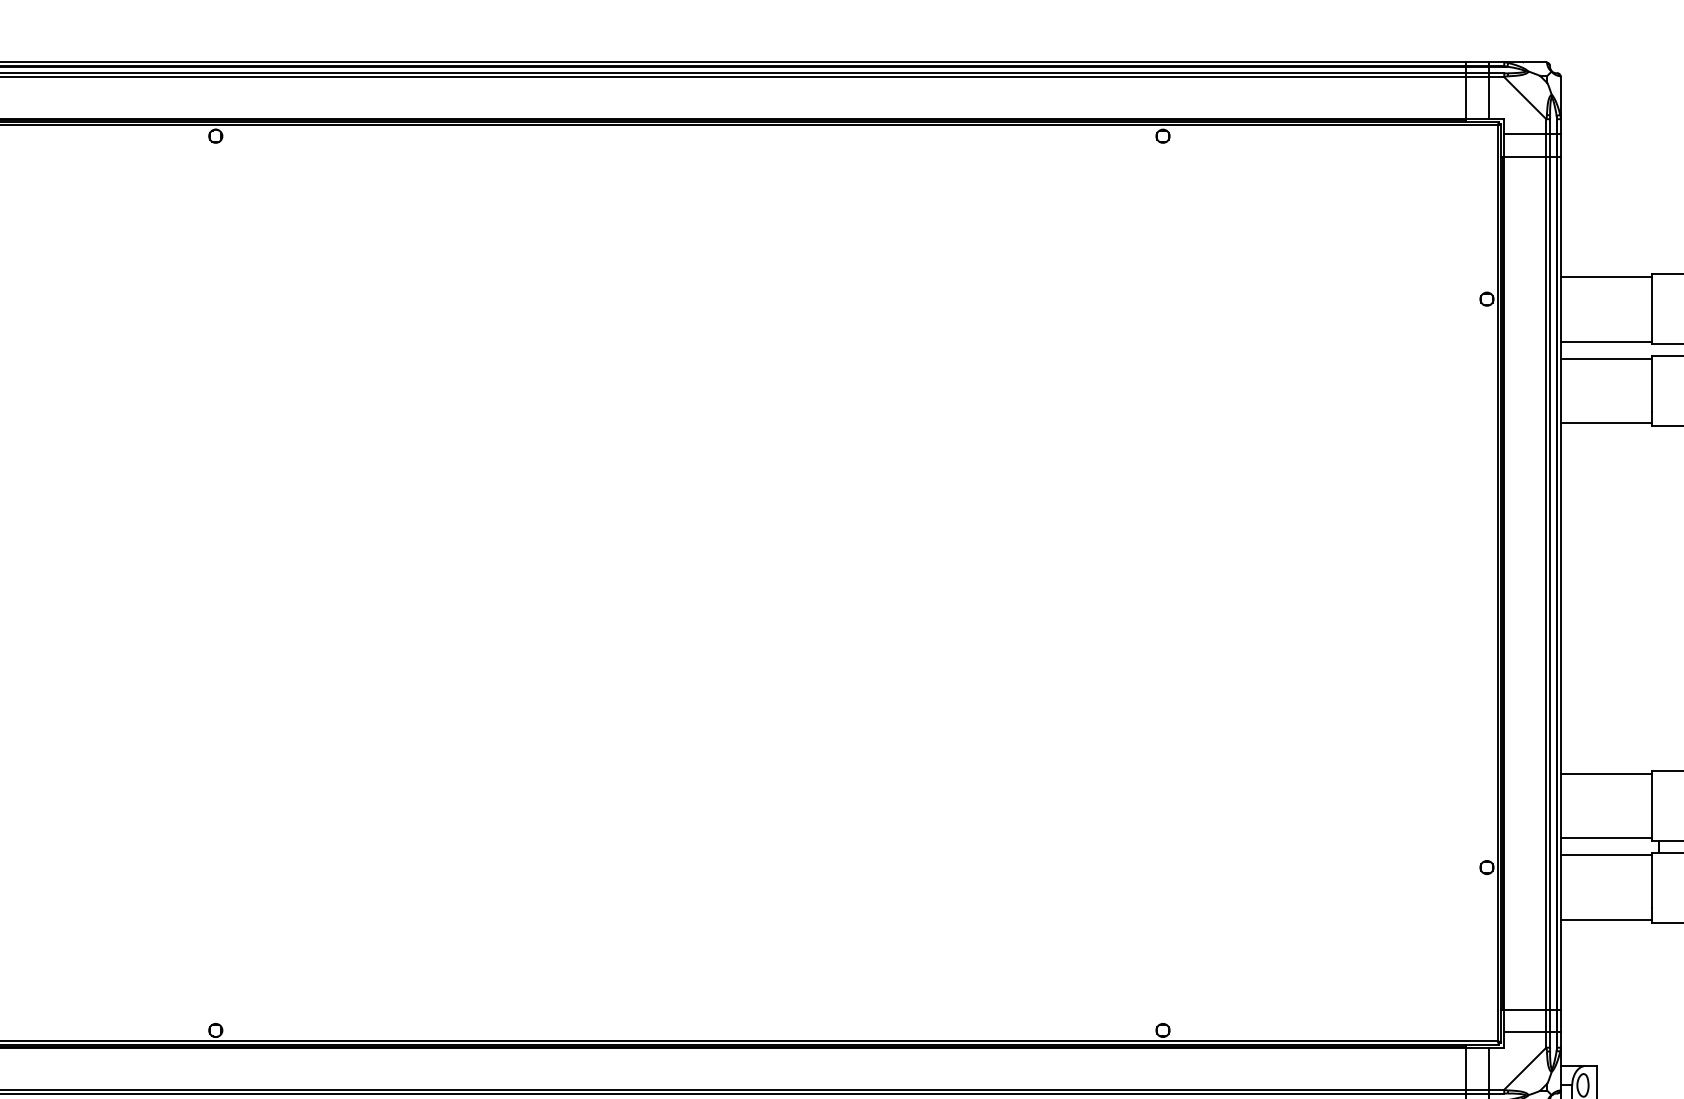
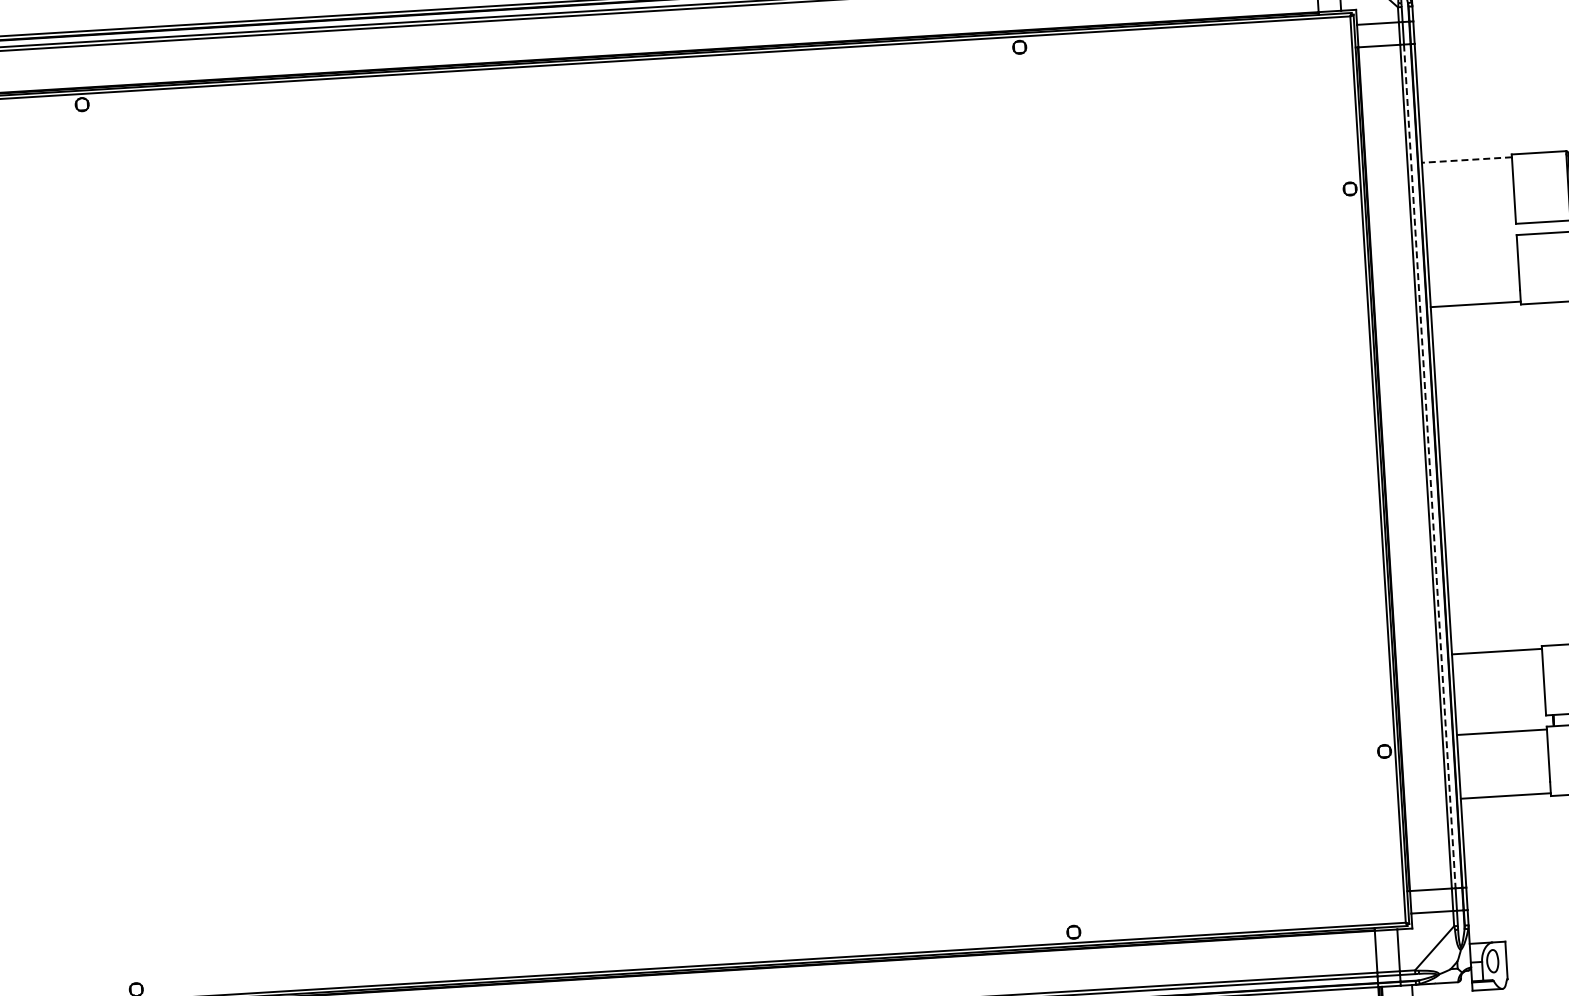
line: (1605, 277) -> (1466, 160), solid -> dashed
line: (1605, 341) -> (1469, 223), removed
line: (1605, 358) -> (1471, 240), removed
line: (1550, 583) -> (1430, 466), solid -> dashed
line: (1605, 838) -> (1500, 715), removed

